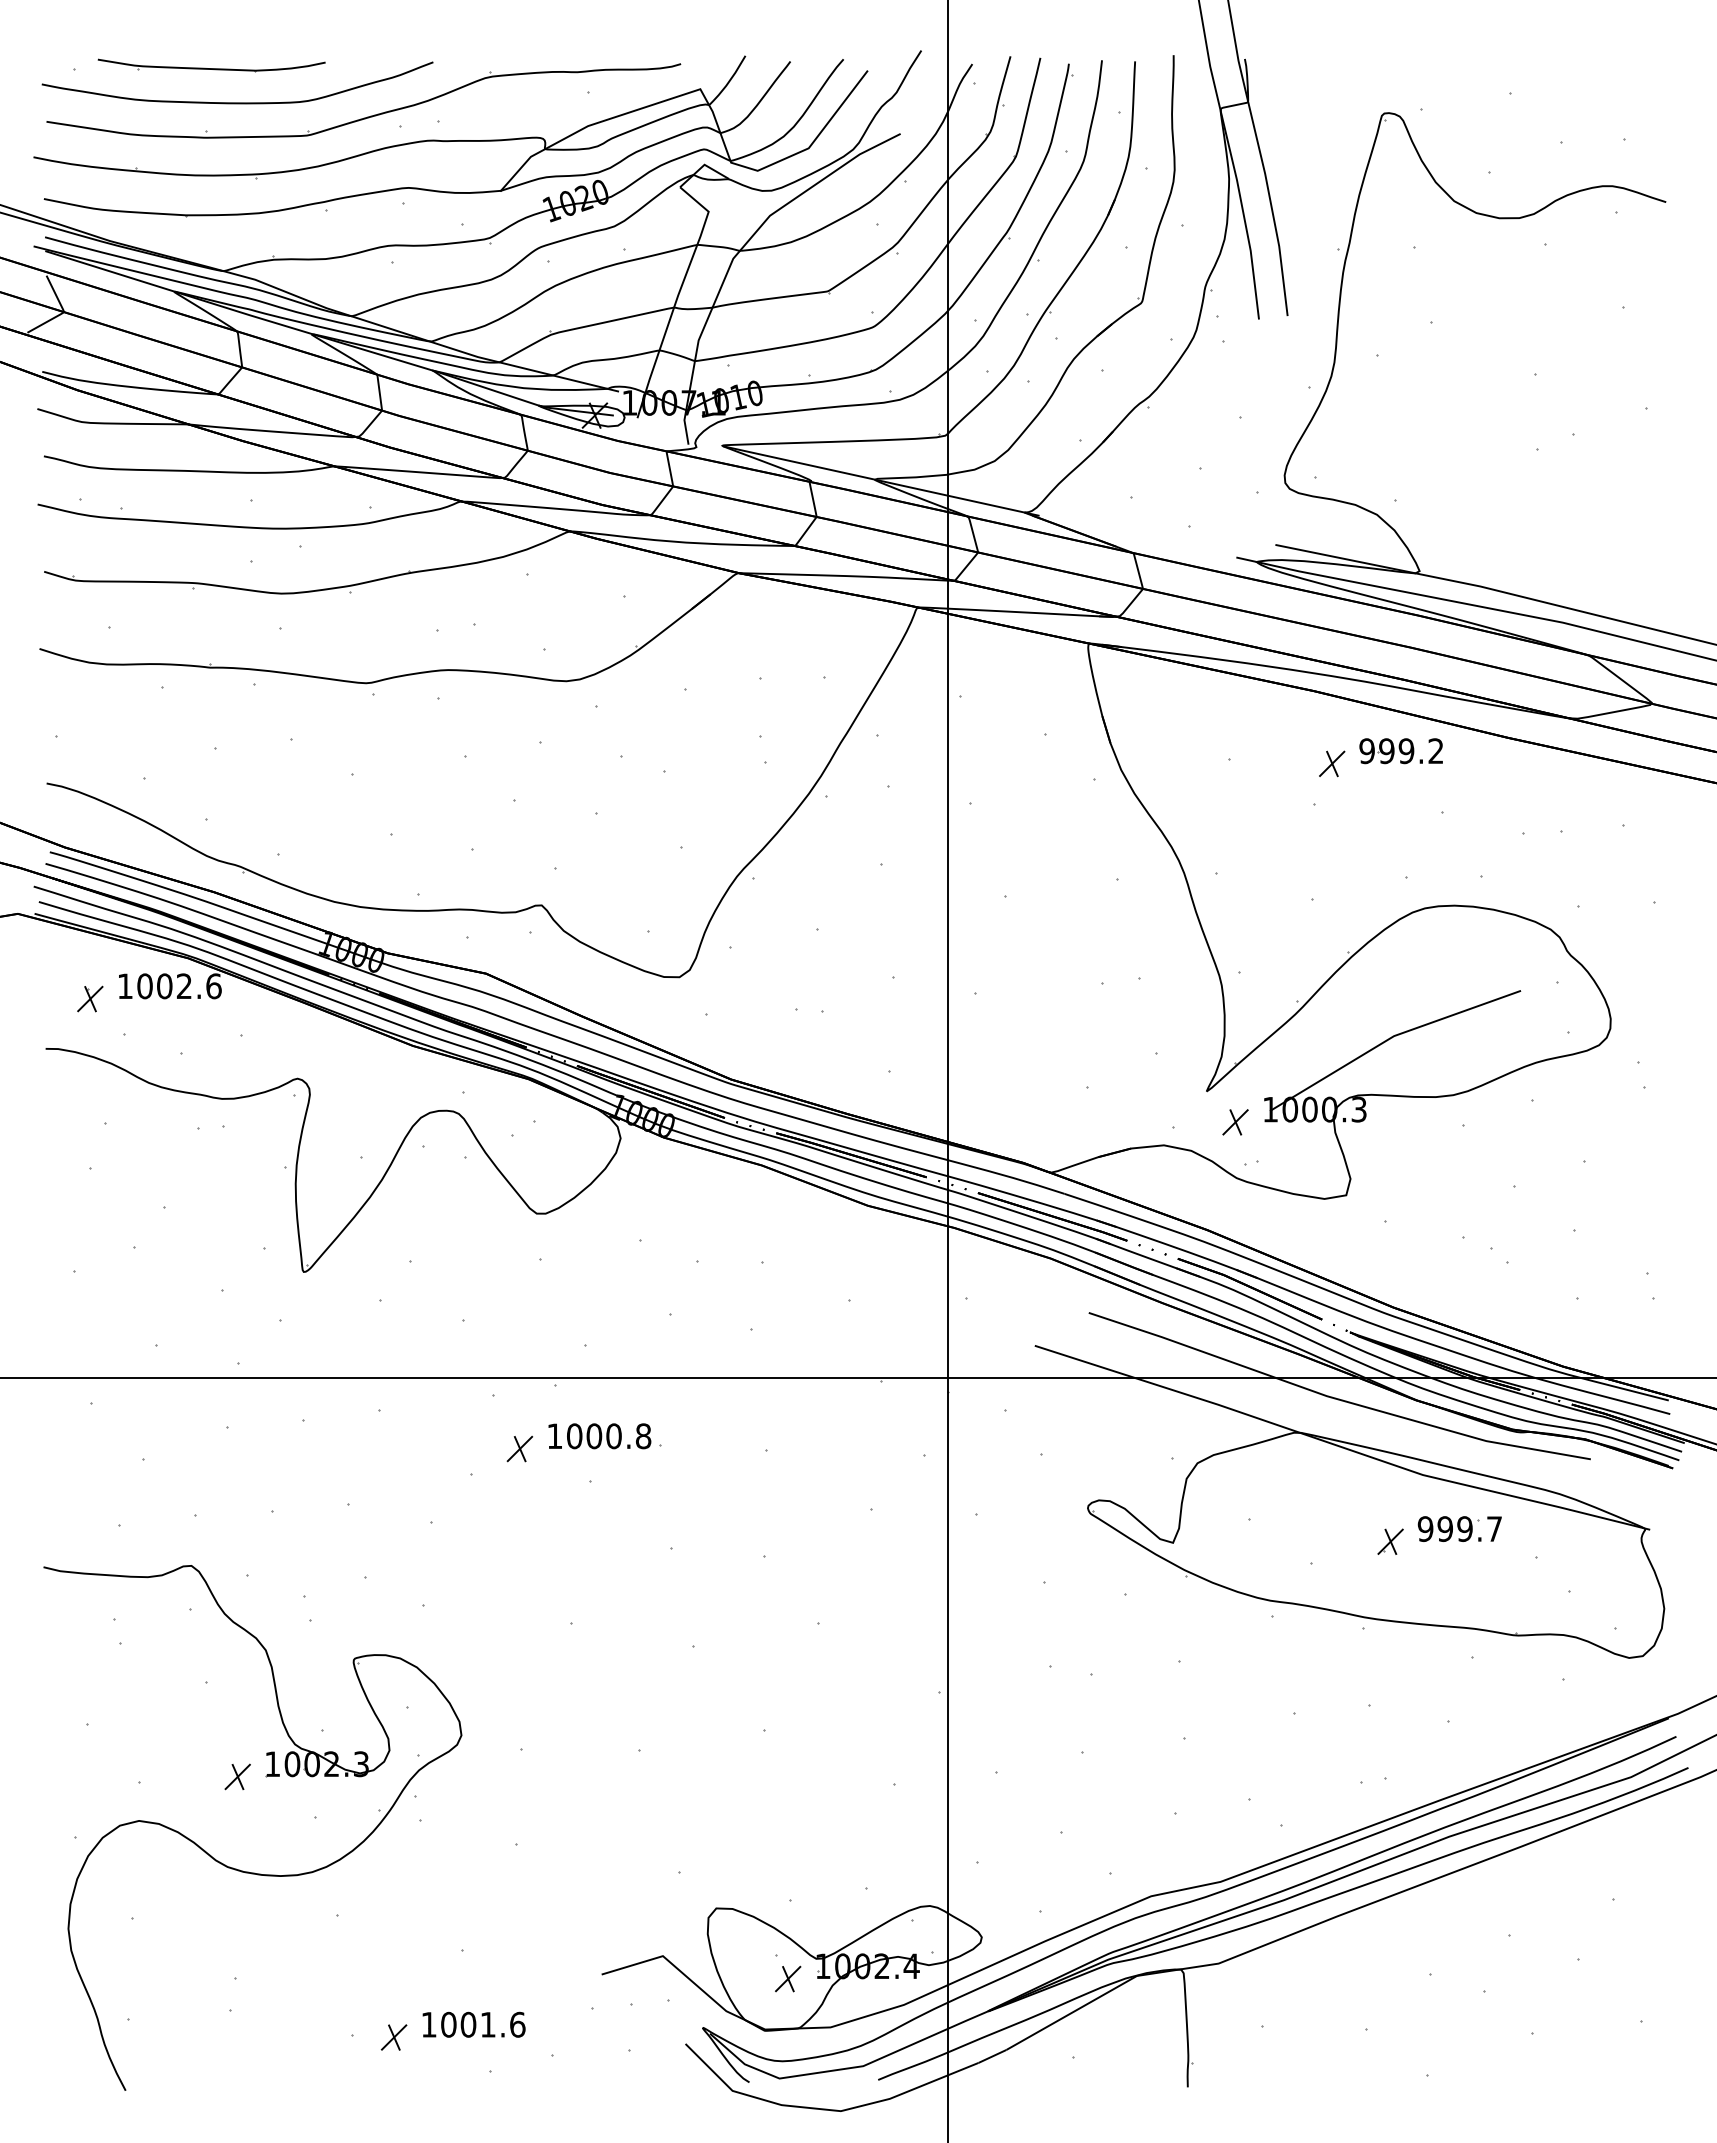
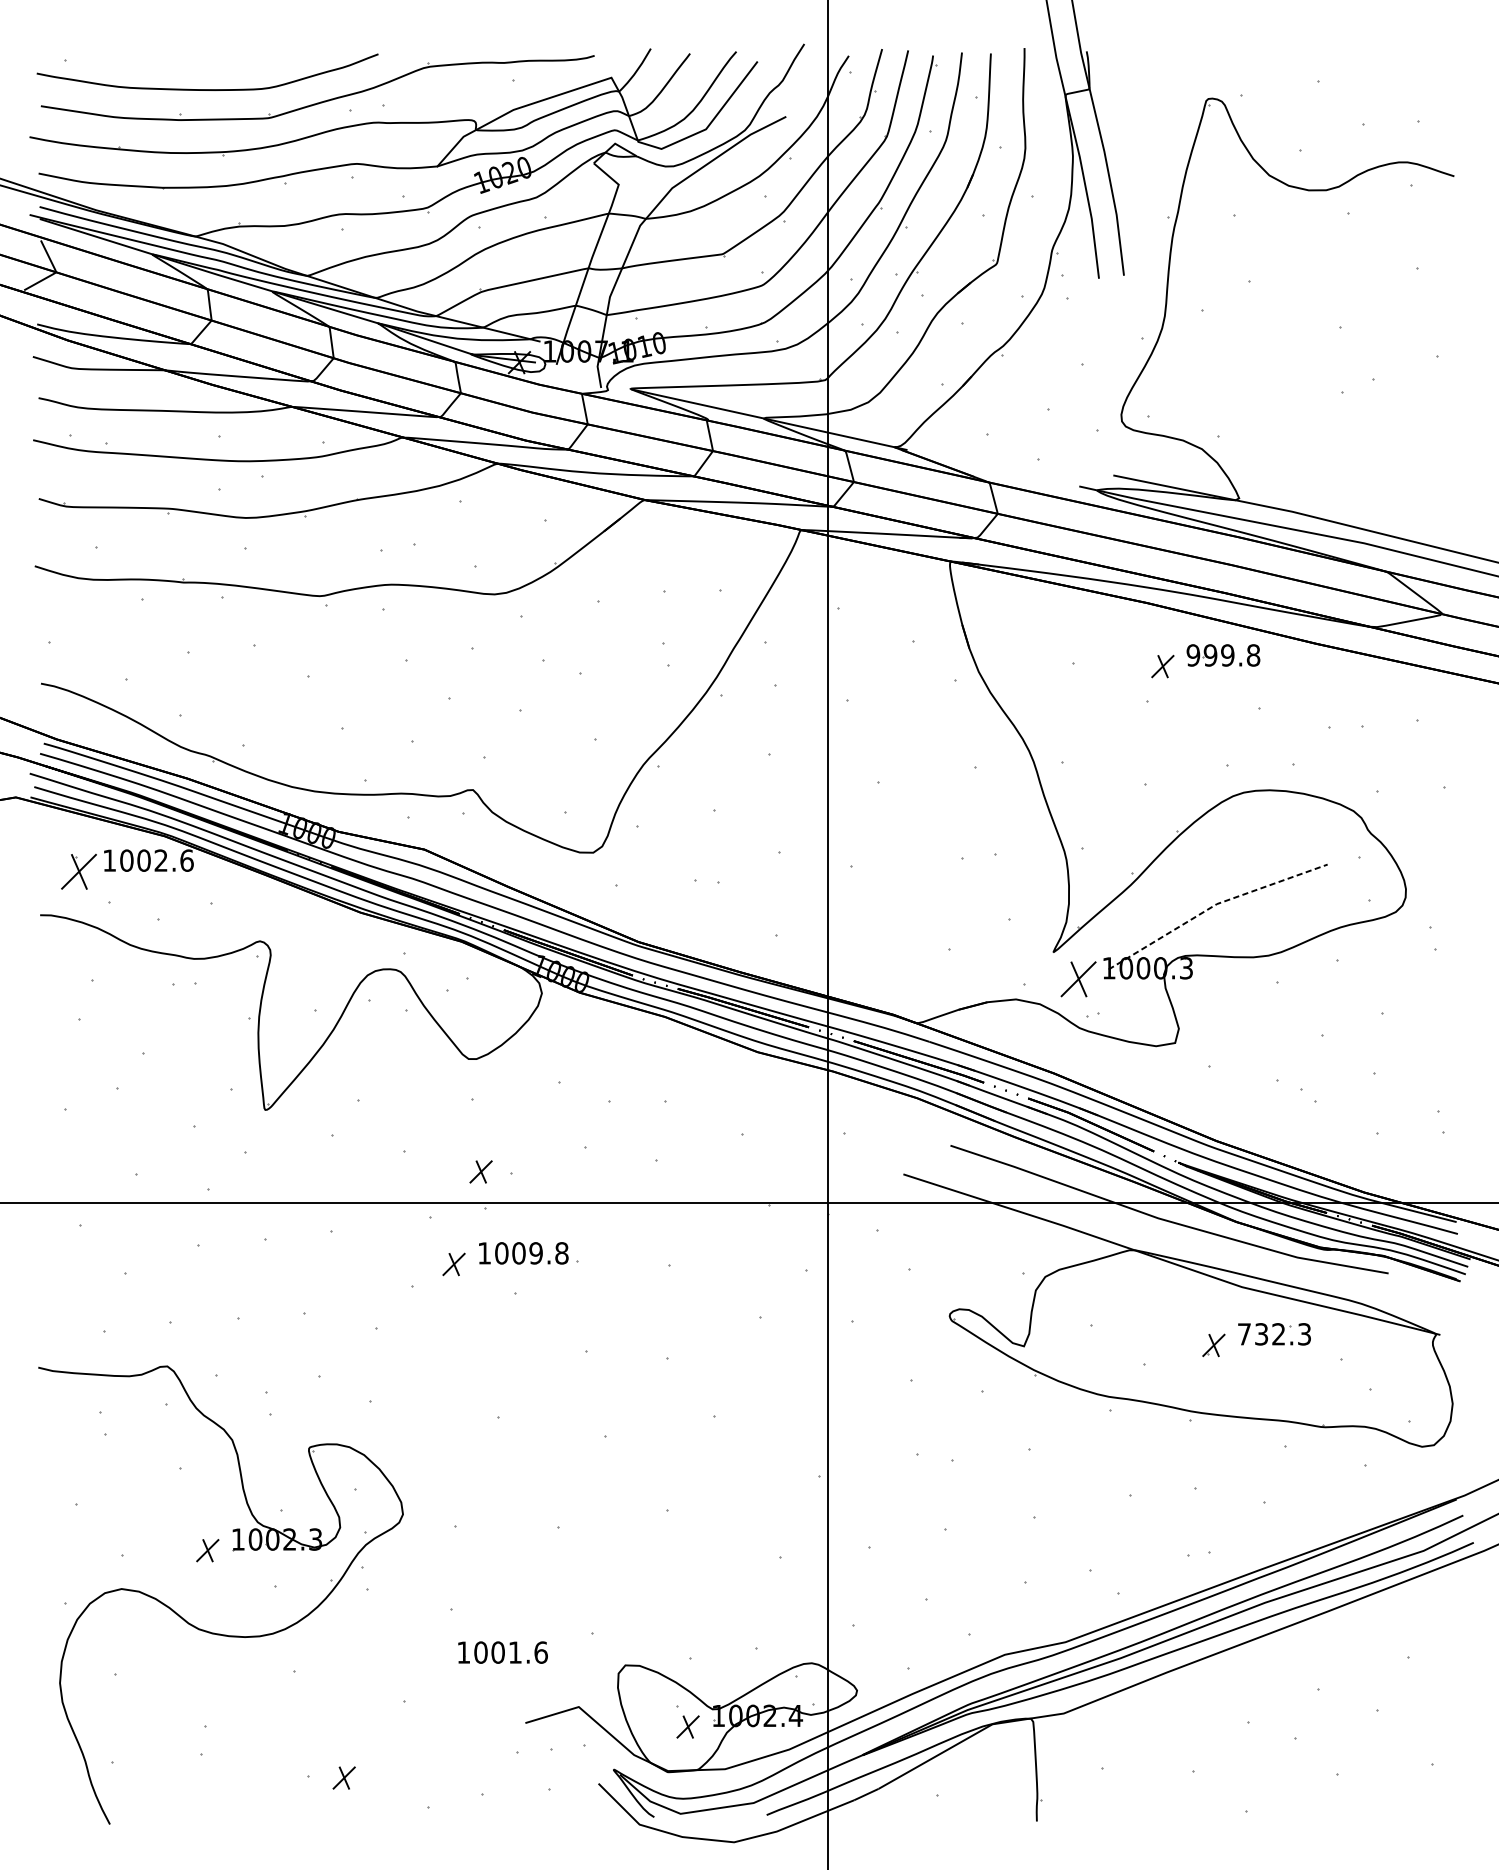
part: (211, 65) -> (184, 57), removed
text: (1435, 751) -> (1253, 655), 999.2 -> 999.8
part: (90, 998) -> (79, 871), size x1.6
line: (1390, 1038) -> (1213, 906), solid -> dashed
part: (1235, 1122) -> (1078, 979), size x1.6
part: (550, 1342) -> (480, 1171), added
text: (613, 1436) -> (535, 1253), 1000.8 -> 1009.8
text: (1459, 1529) -> (1273, 1334), 999.7 -> 732.3
part: (473, 2024) -> (502, 1652), moved

